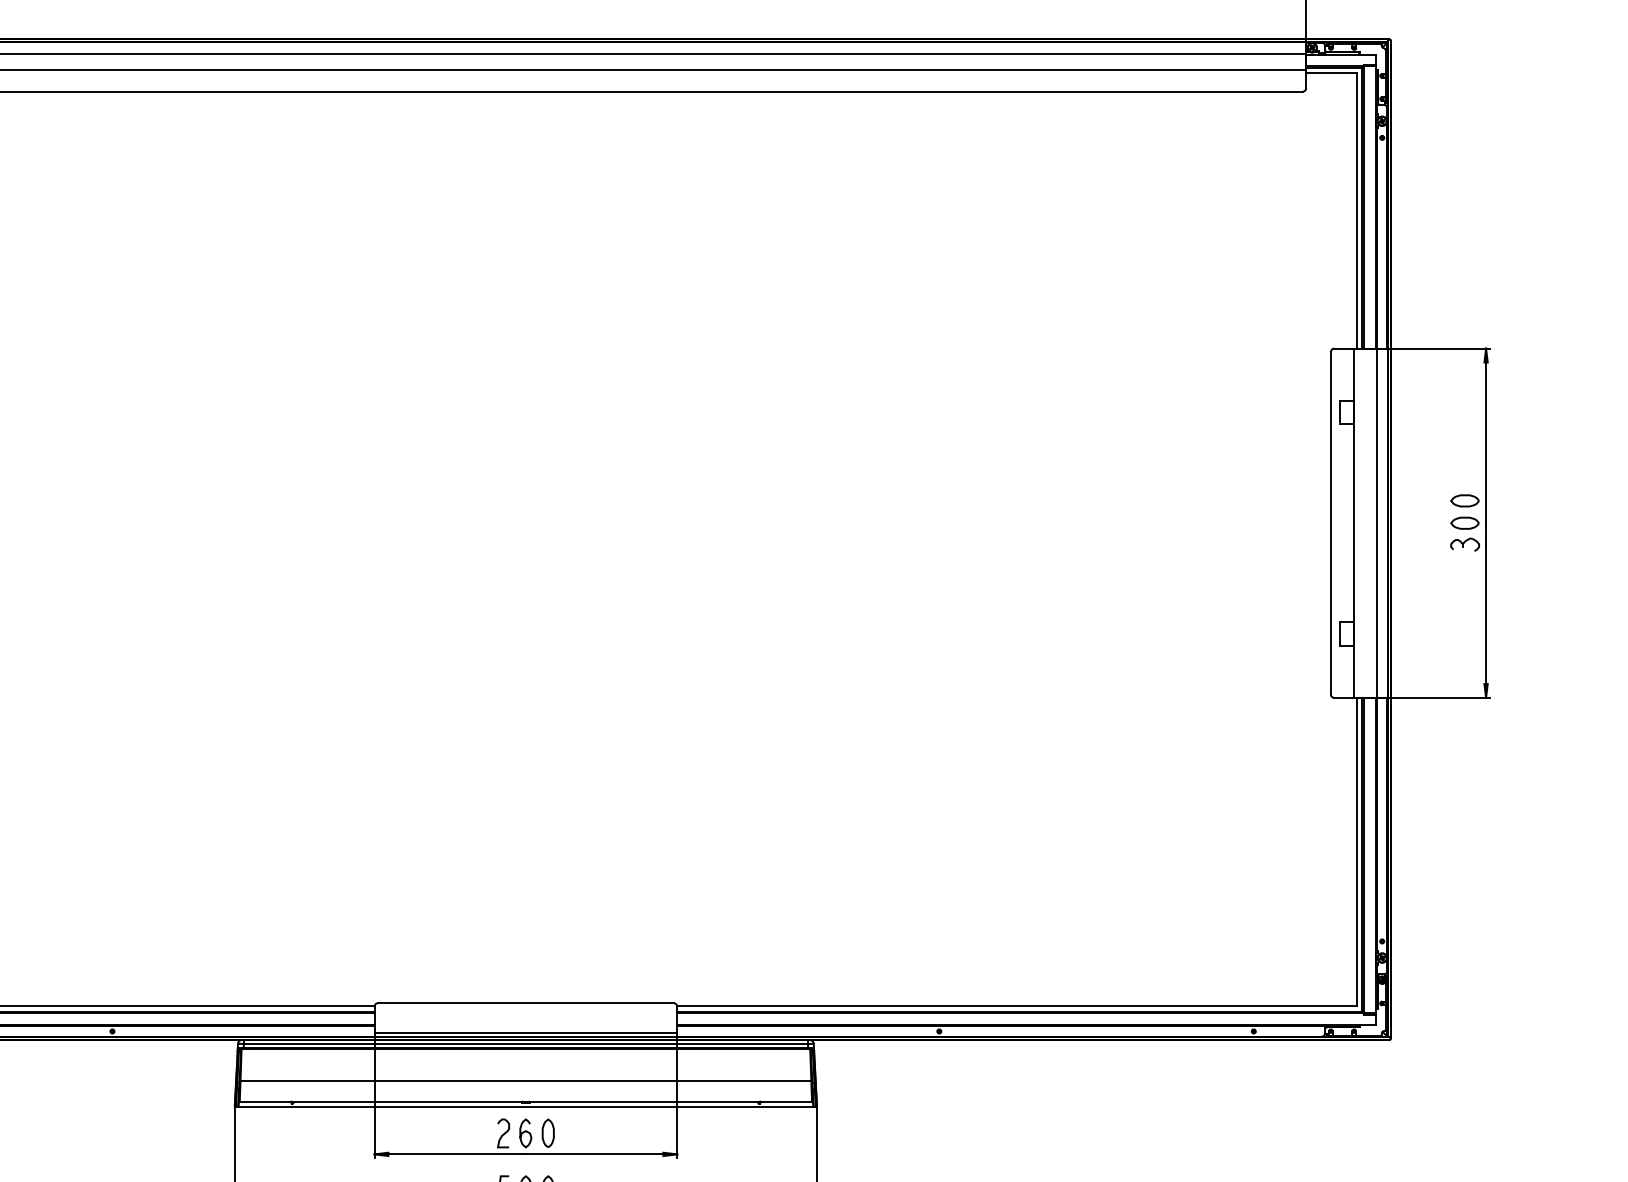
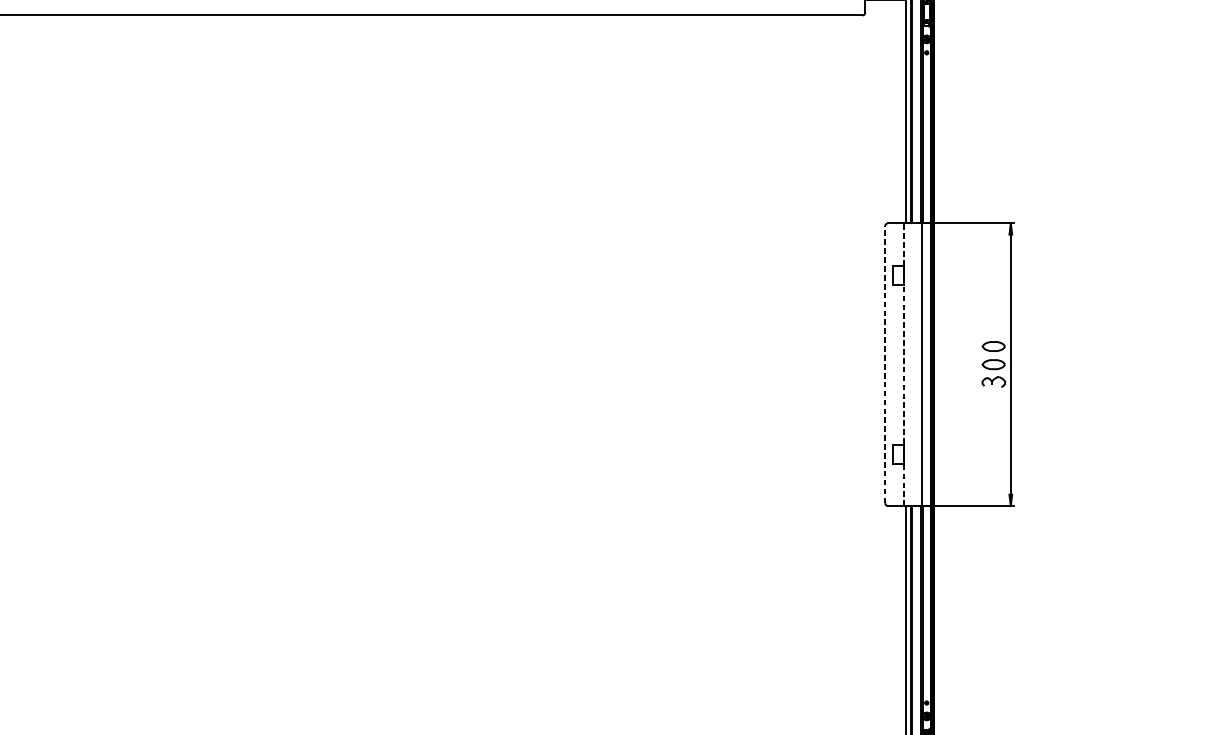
line: (1330, 522) -> (884, 364), solid -> dashed
line: (1354, 523) -> (904, 364), solid -> dashed

